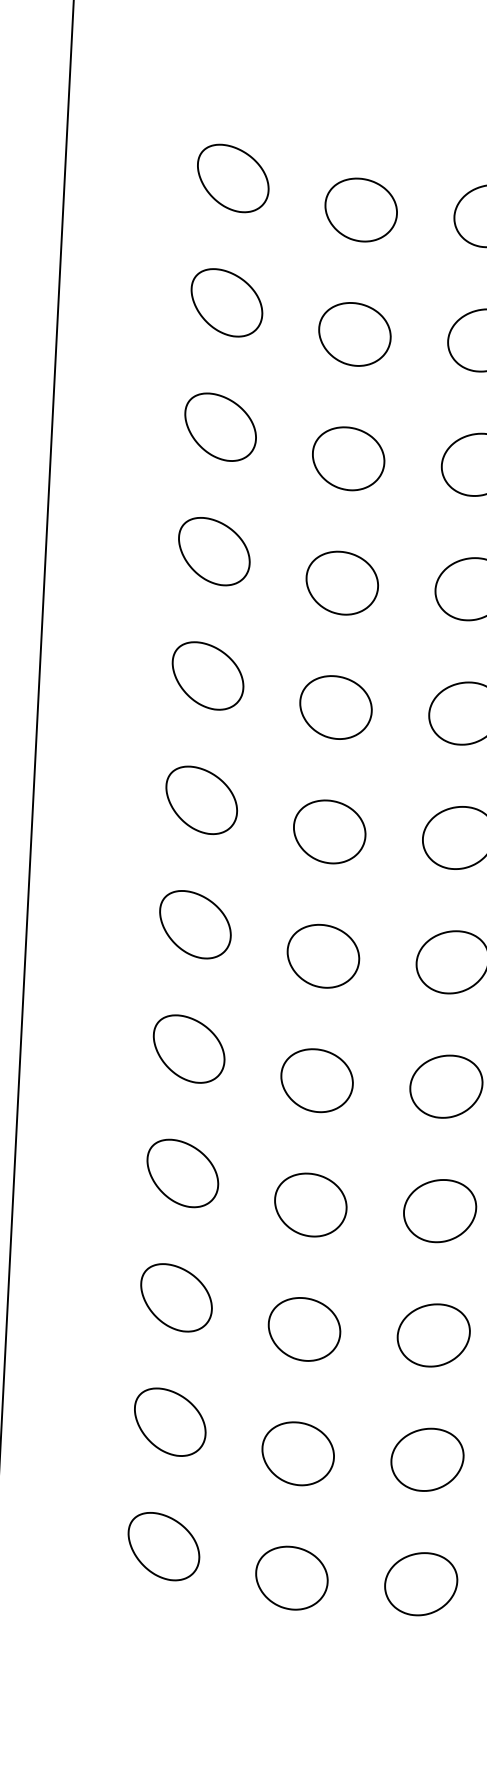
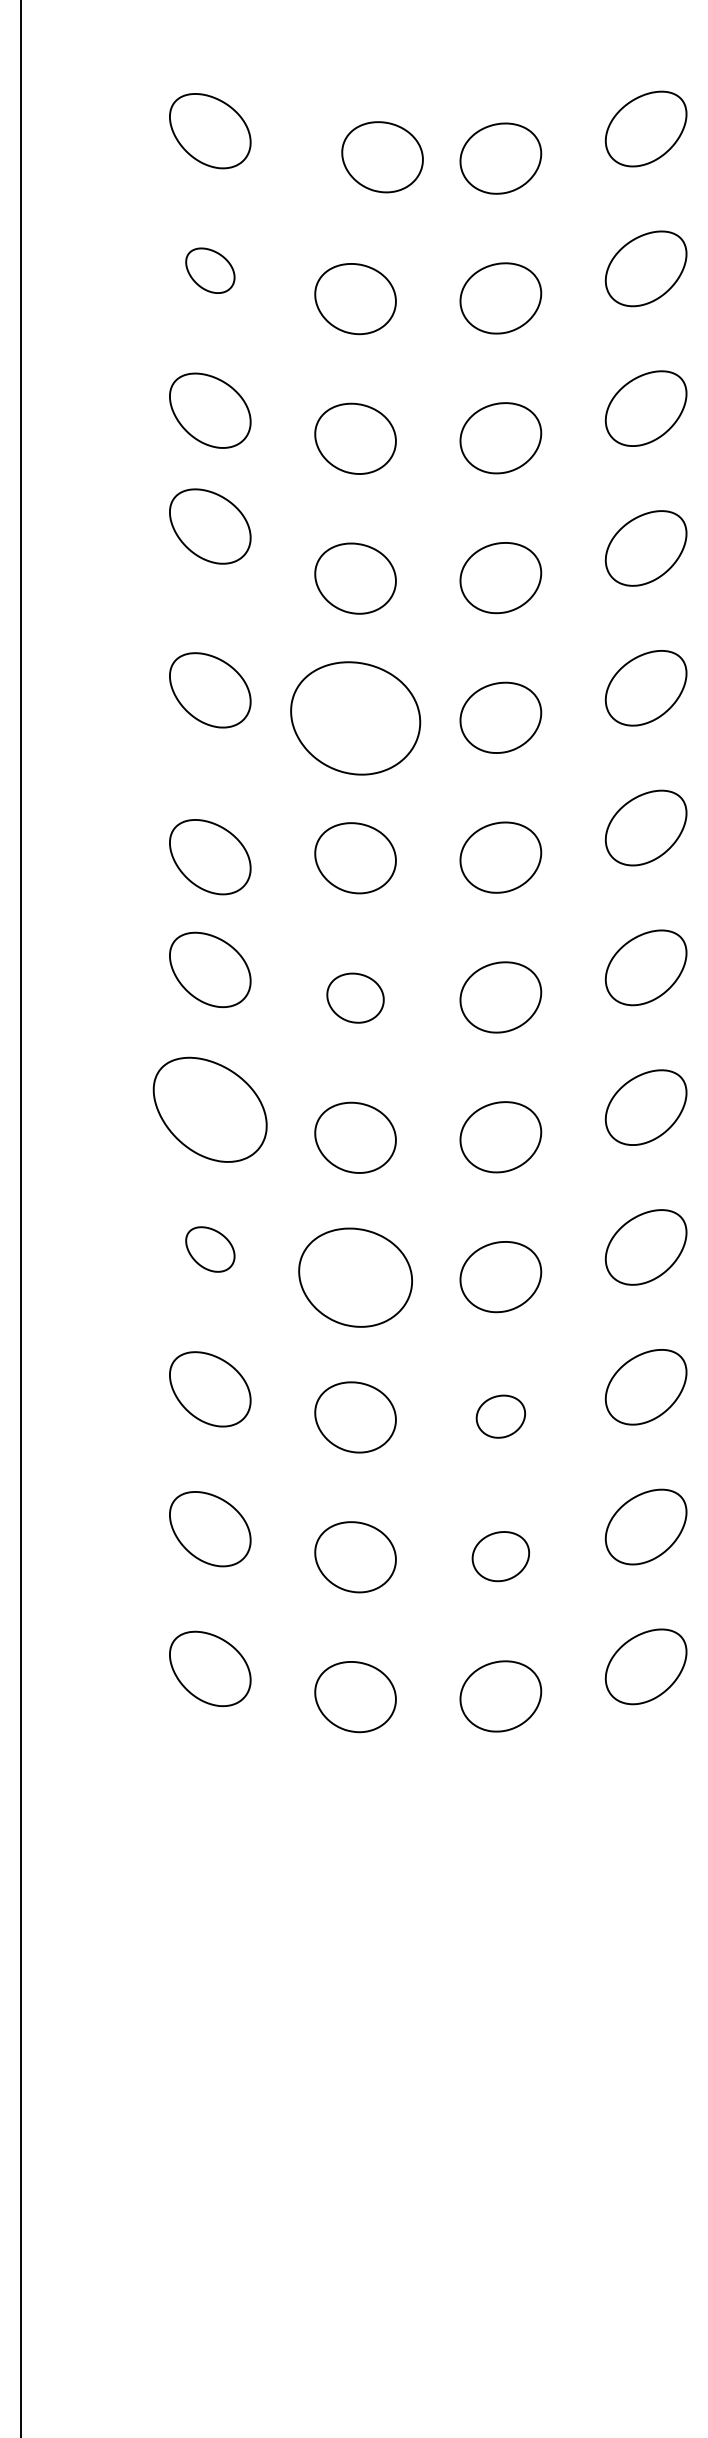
part: (361, 210) -> (382, 157), moved
part: (227, 302) -> (210, 270), size x0.6
part: (214, 551) -> (210, 526), moved
part: (335, 707) -> (355, 718), size x1.6
part: (201, 800) -> (210, 857), moved
part: (323, 956) -> (355, 998), size x0.7
part: (189, 1048) -> (210, 1109), size x1.4
part: (182, 1173) -> (210, 1249), size x0.6
part: (310, 1204) -> (355, 1277), size x1.4
part: (433, 1335) -> (500, 1416), size x0.6
part: (427, 1459) -> (500, 1556), size x0.7

